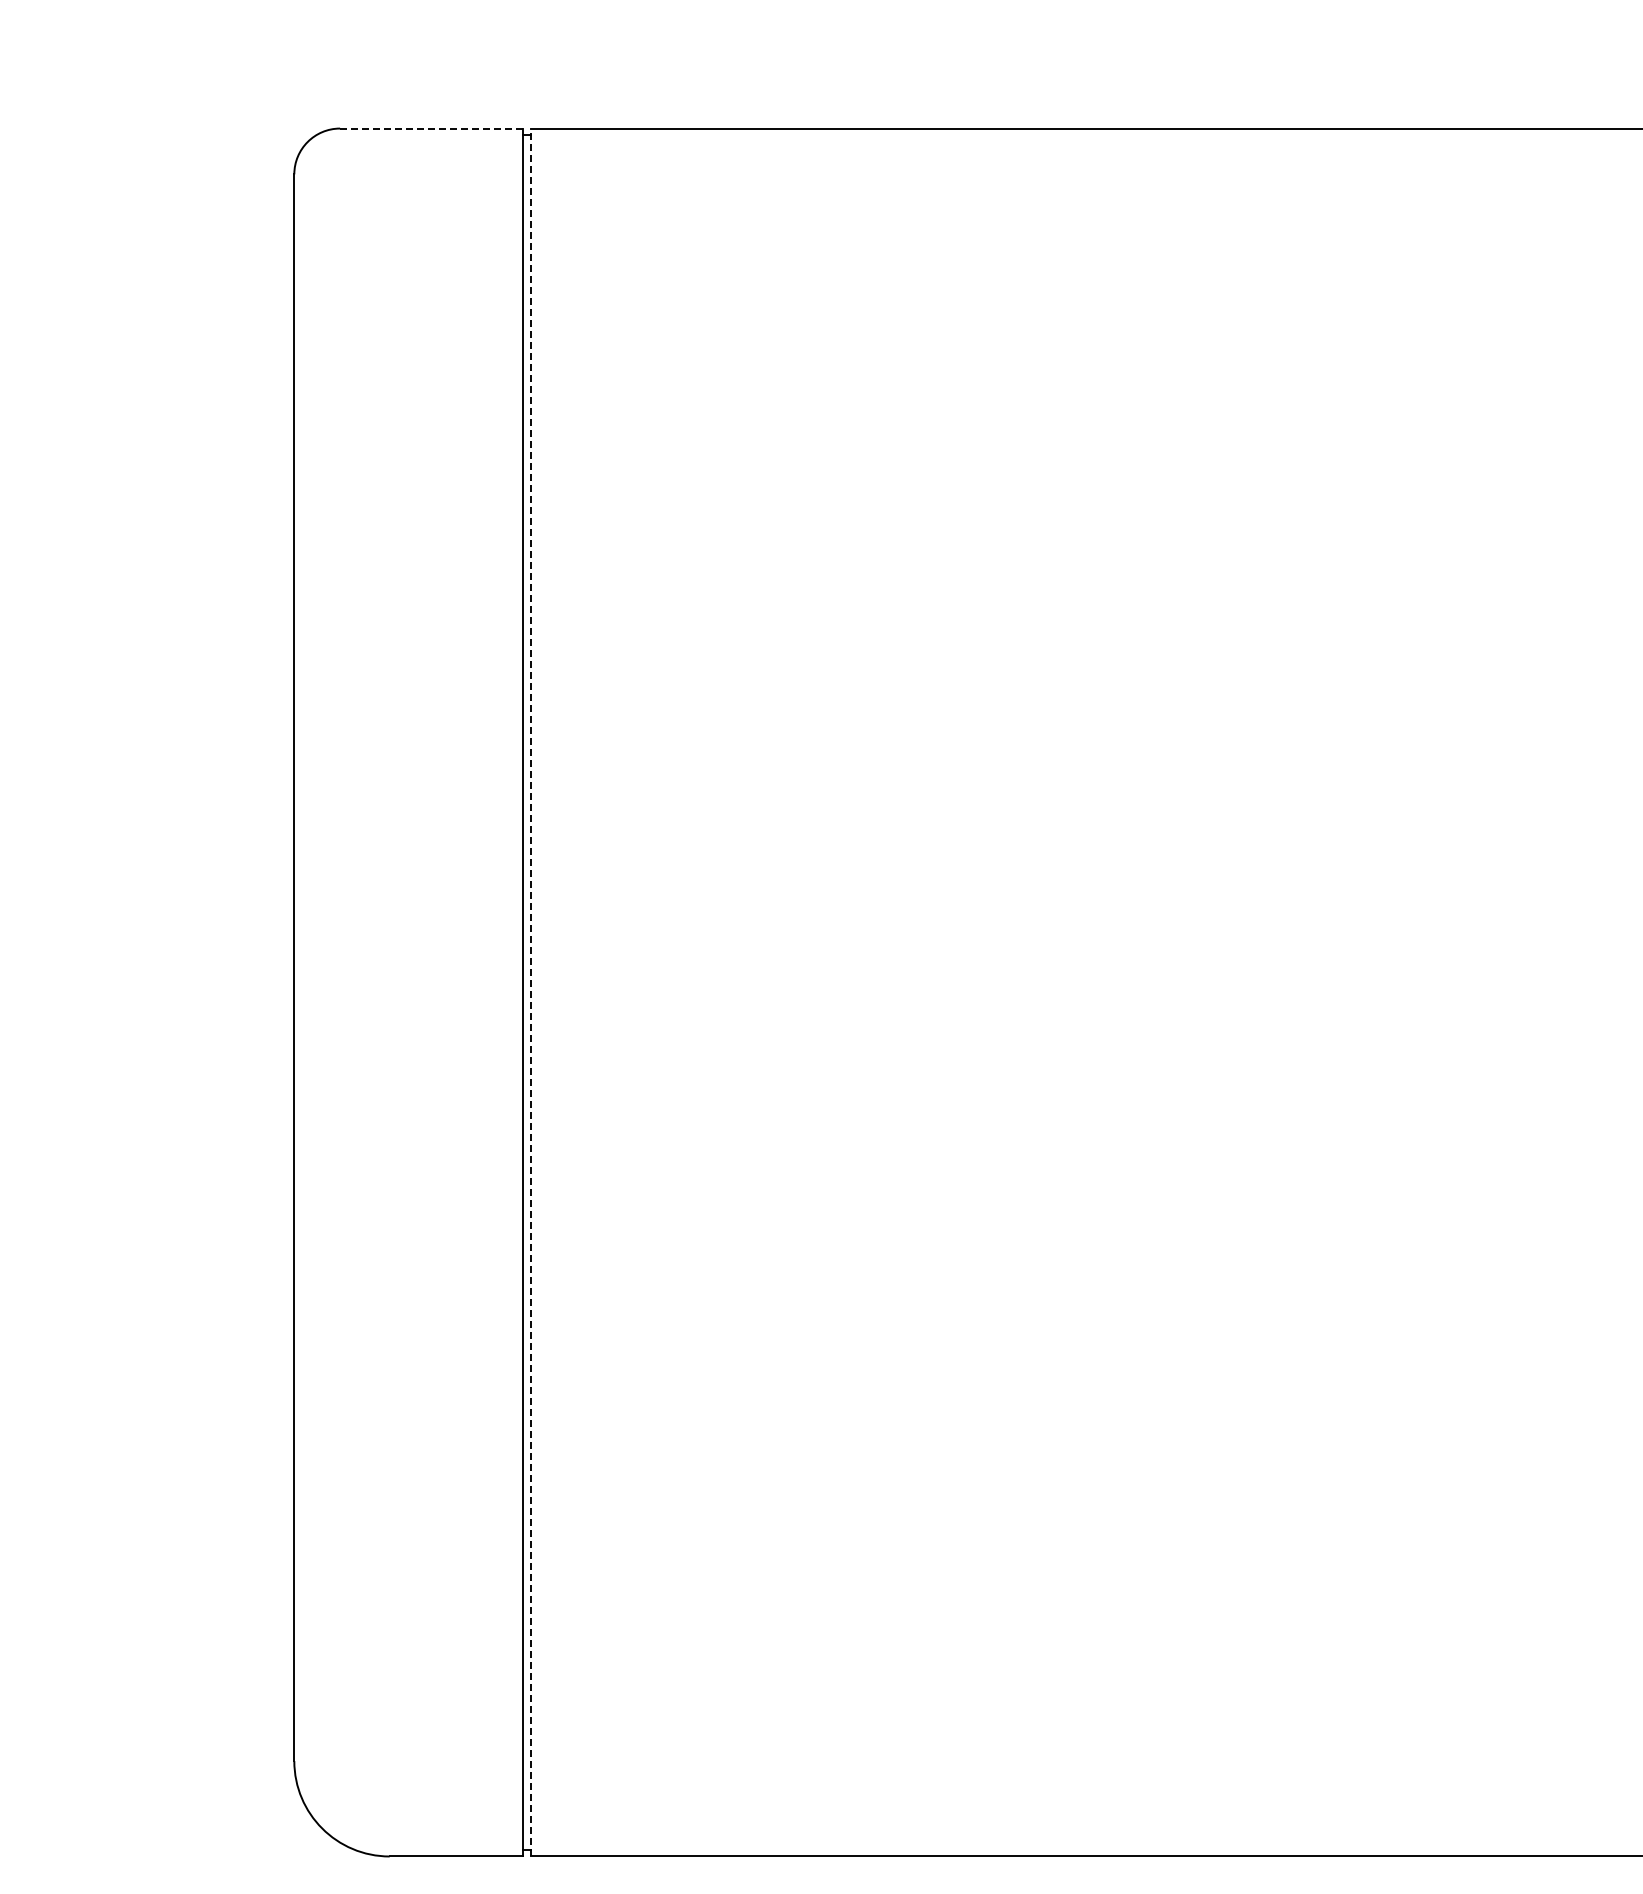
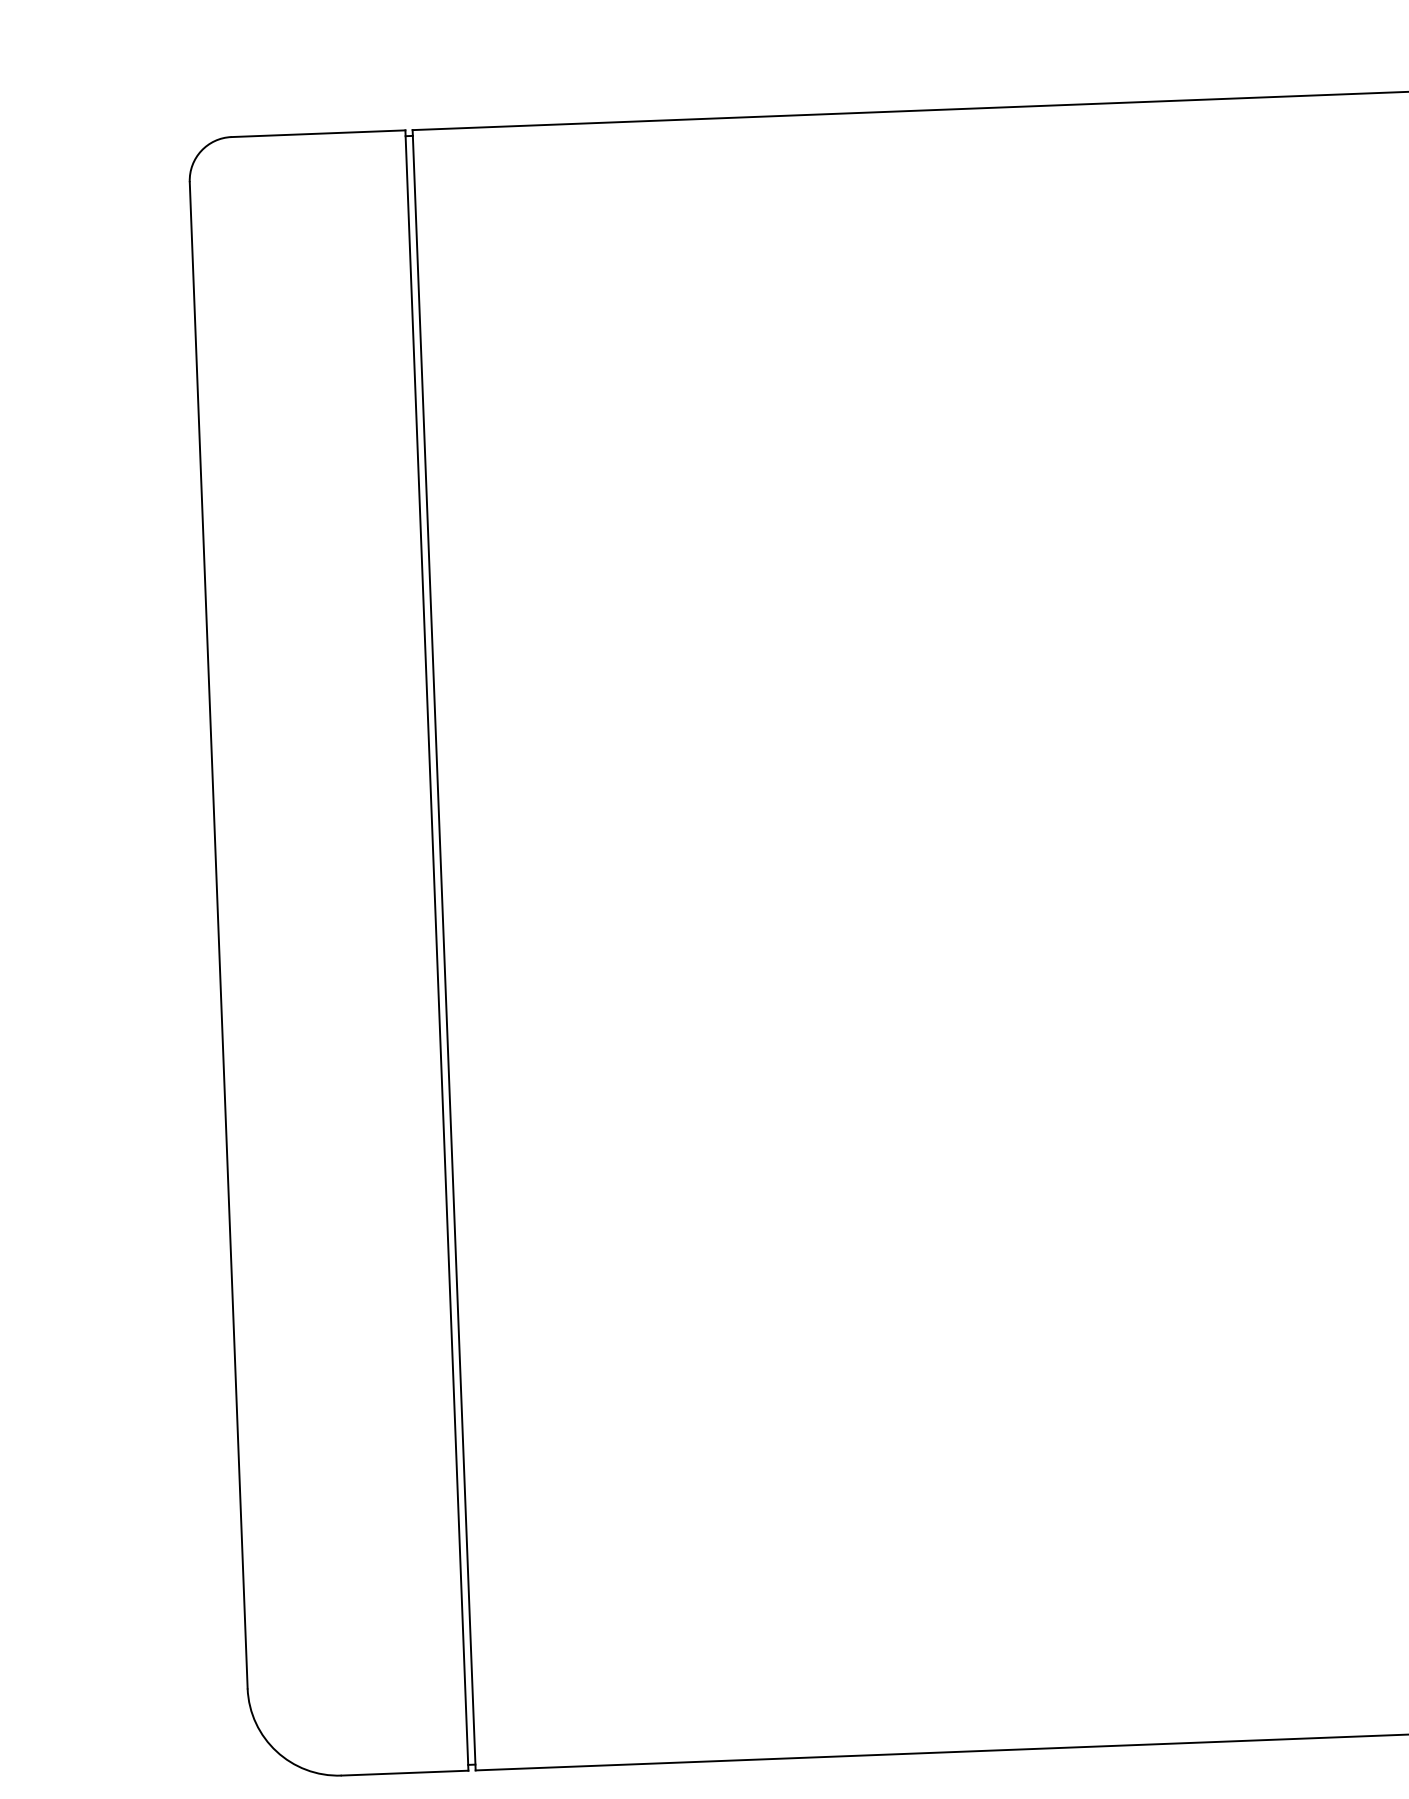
line: (431, 128) -> (318, 133), dashed -> solid
line: (530, 992) -> (443, 950), dashed -> solid

